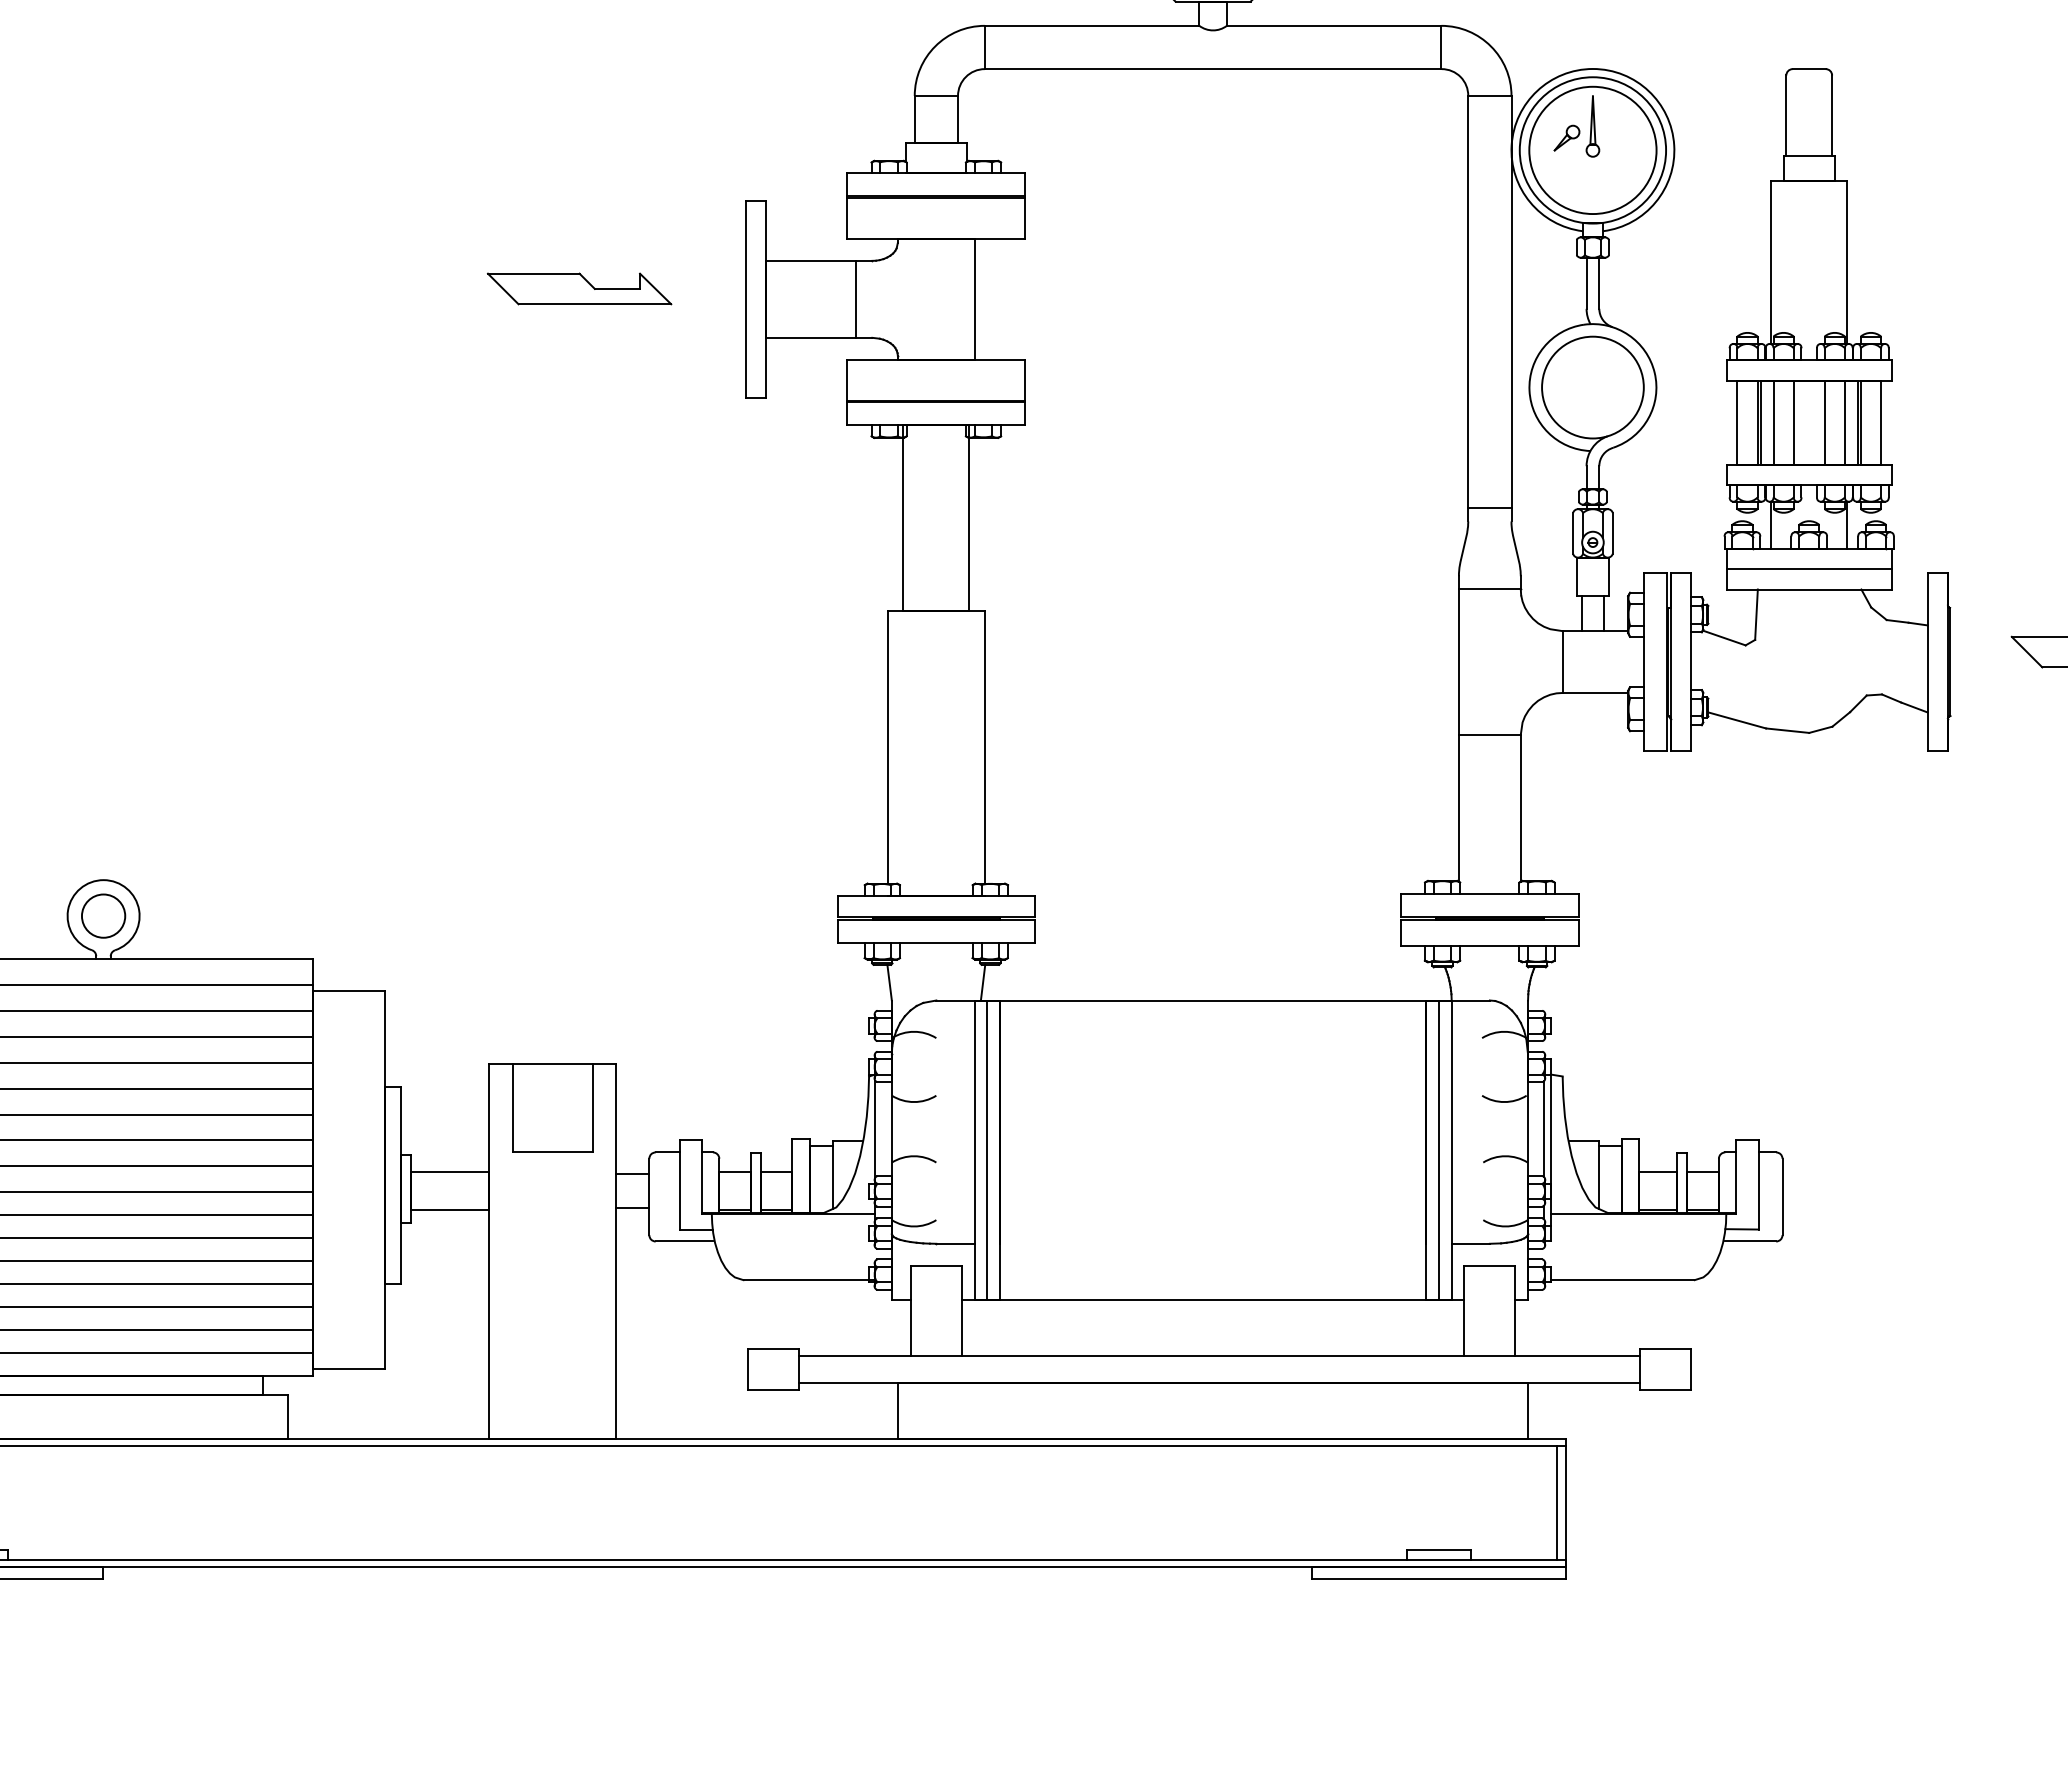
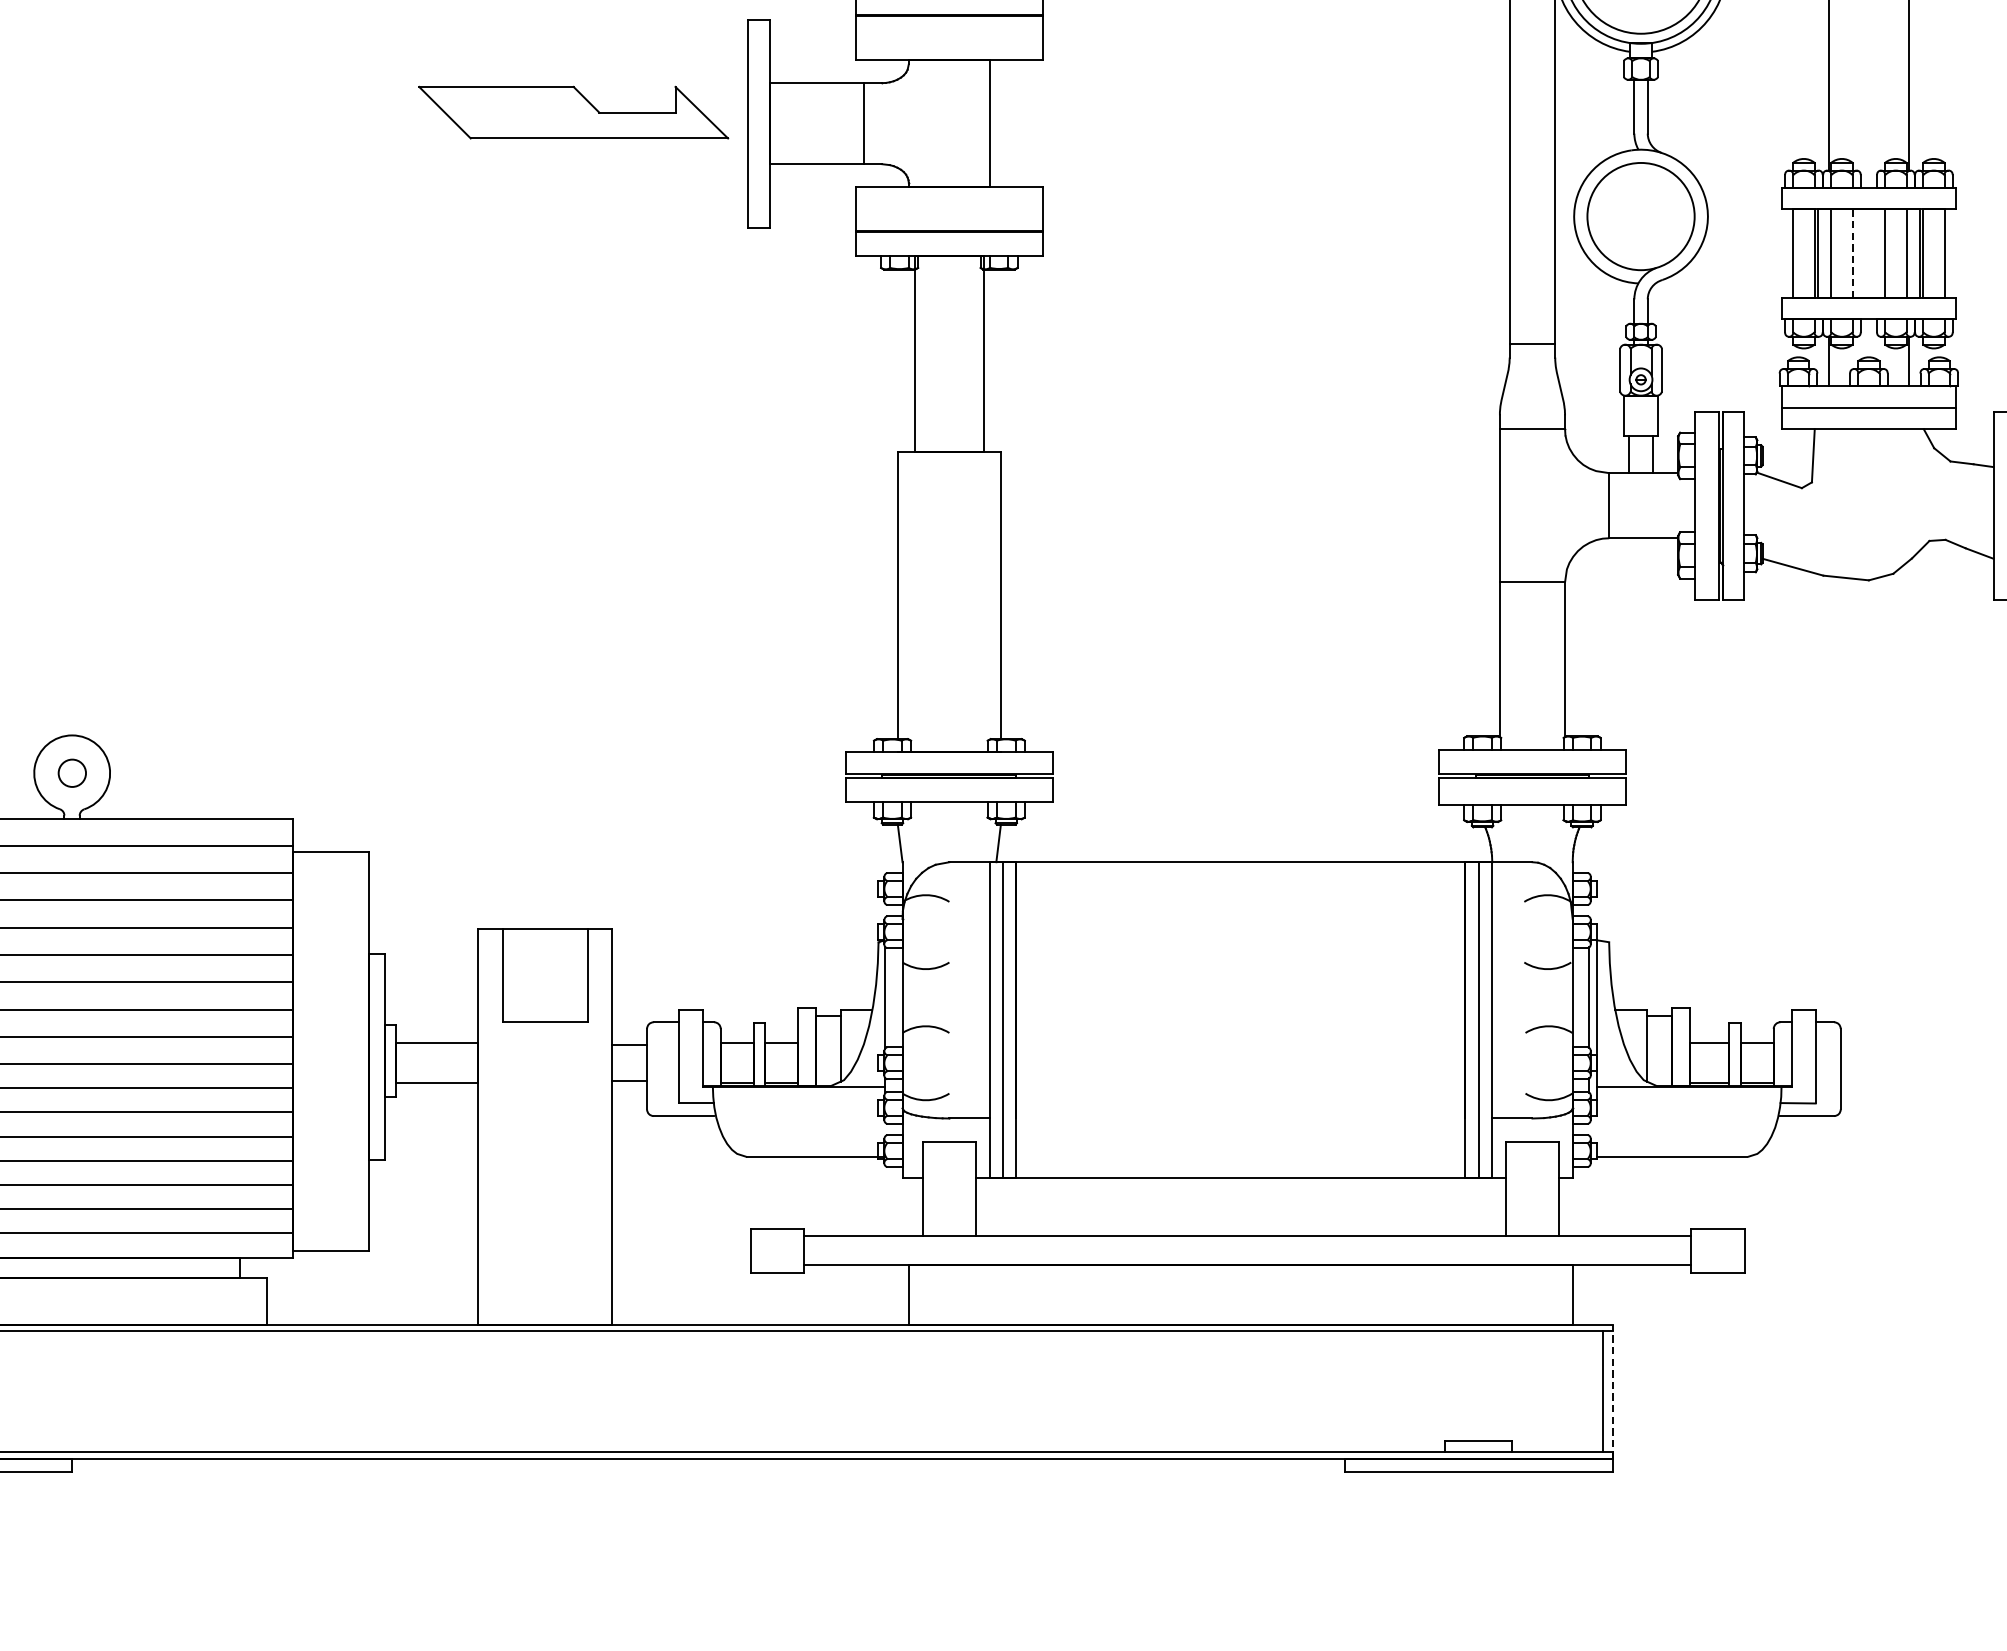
part: (579, 288) -> (573, 112), size x1.6
line: (1793, 422) -> (1852, 253), solid -> dashed
circle: (103, 915) -> (72, 772), size x0.6
line: (1566, 1503) -> (1613, 1392), solid -> dashed

